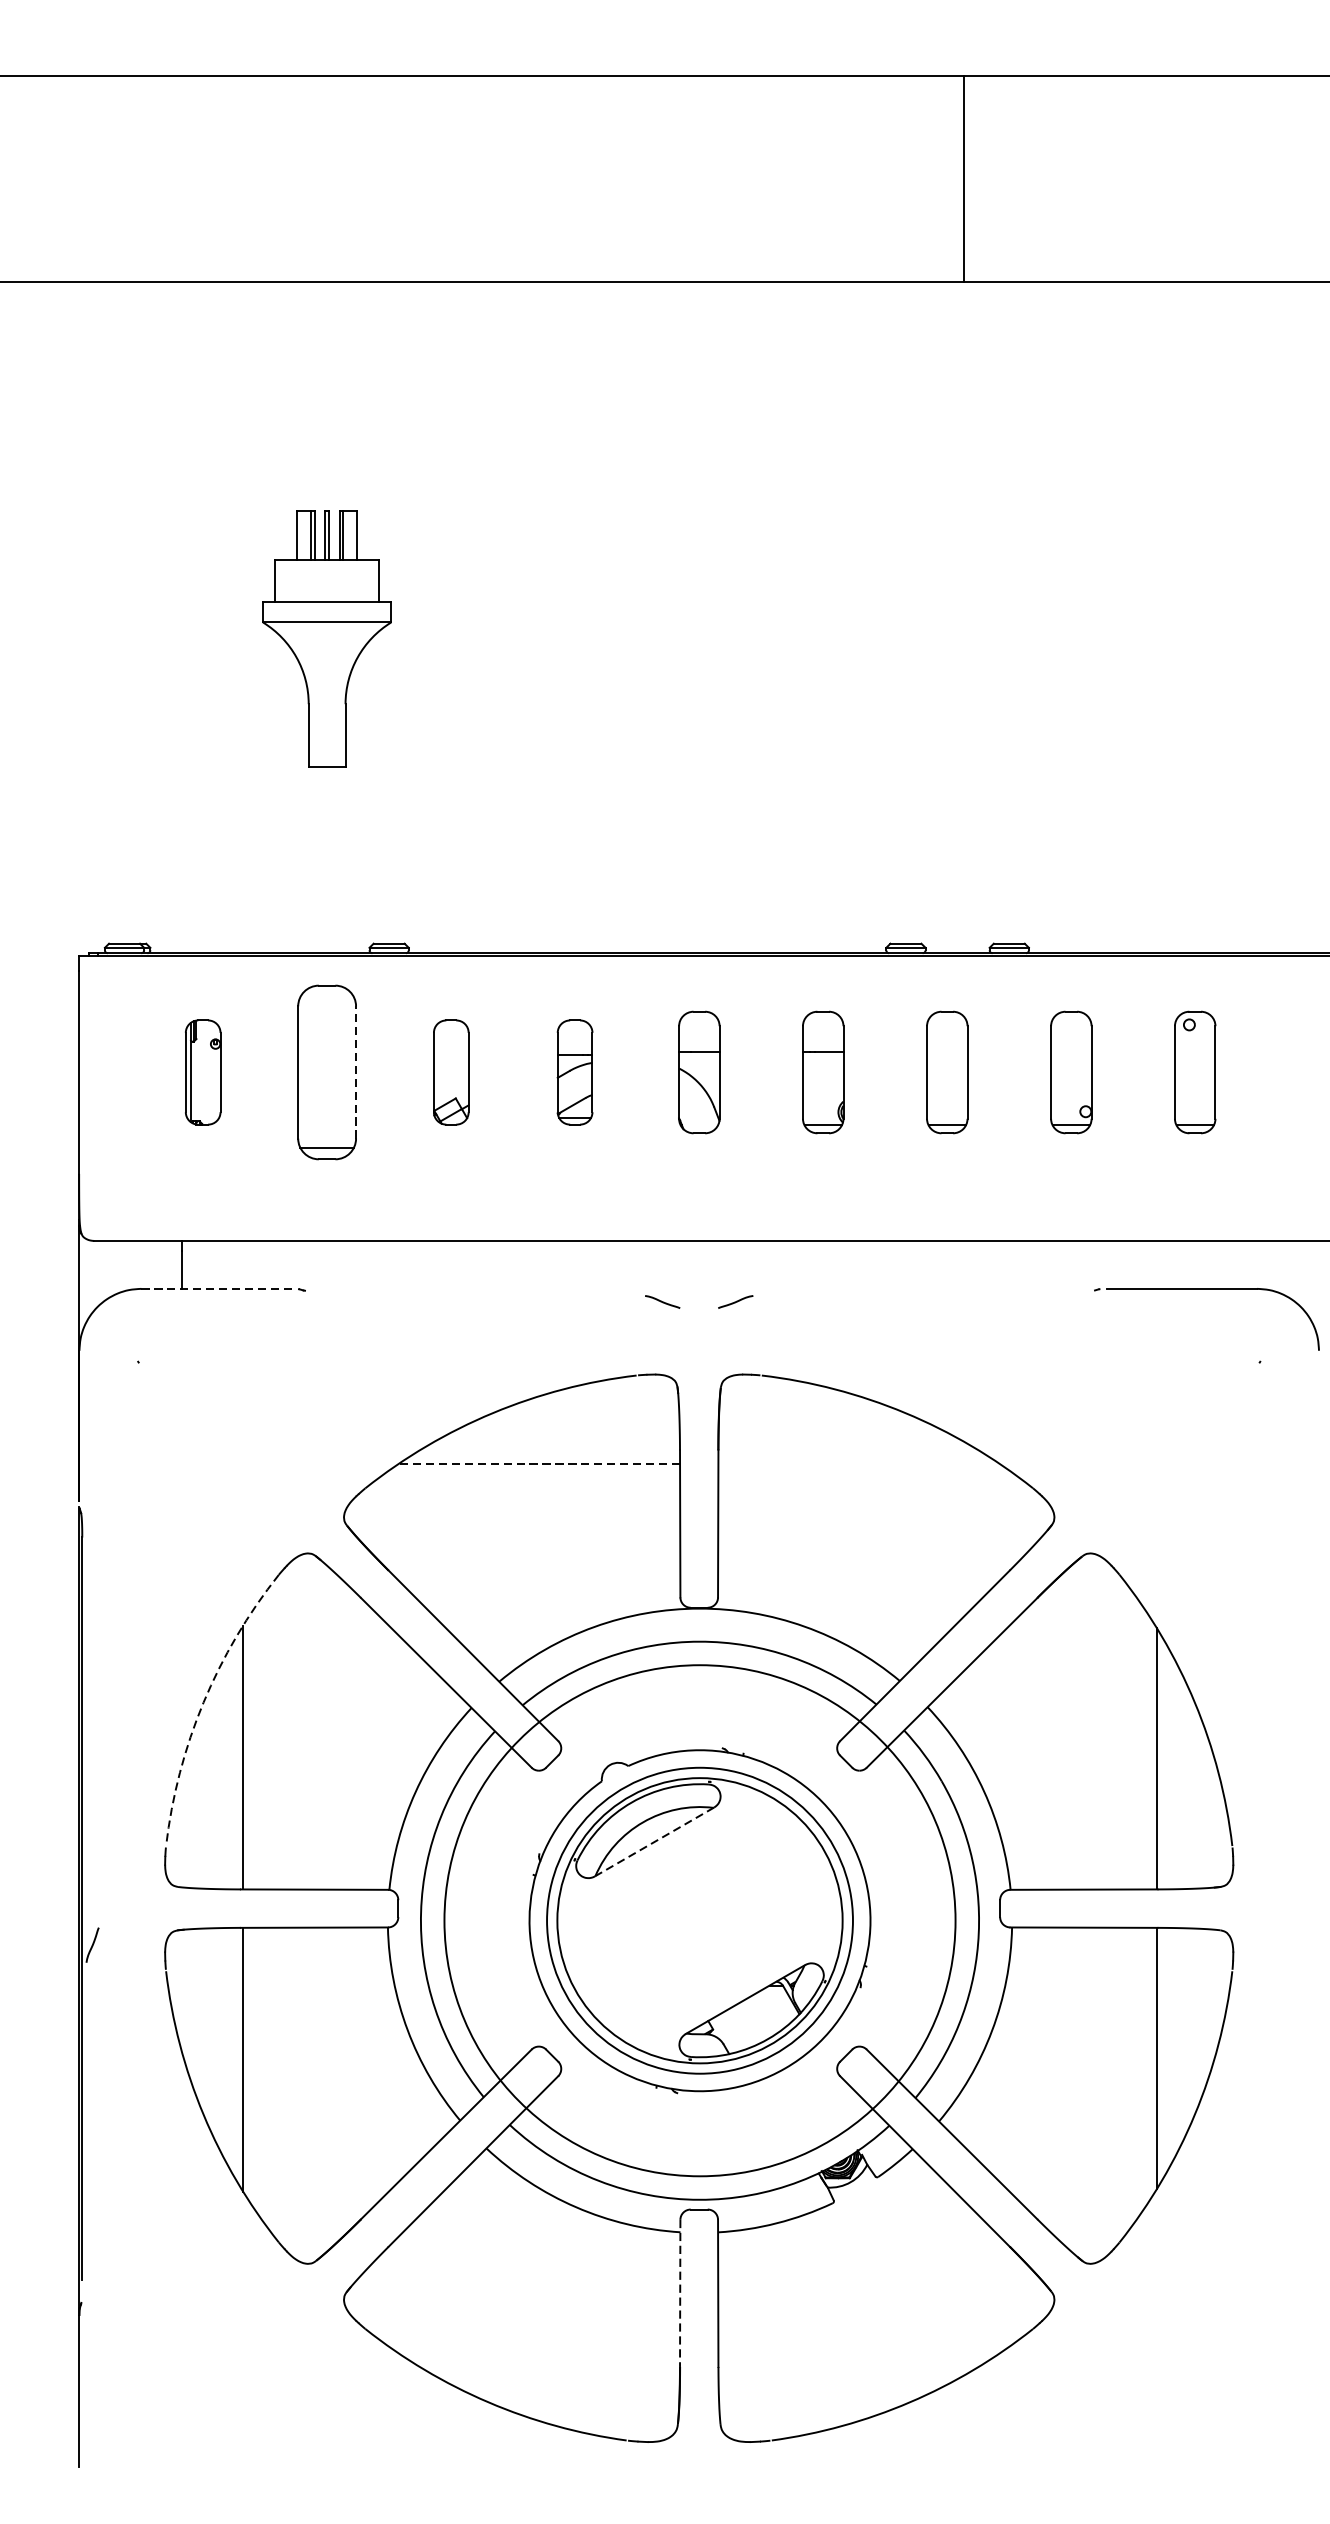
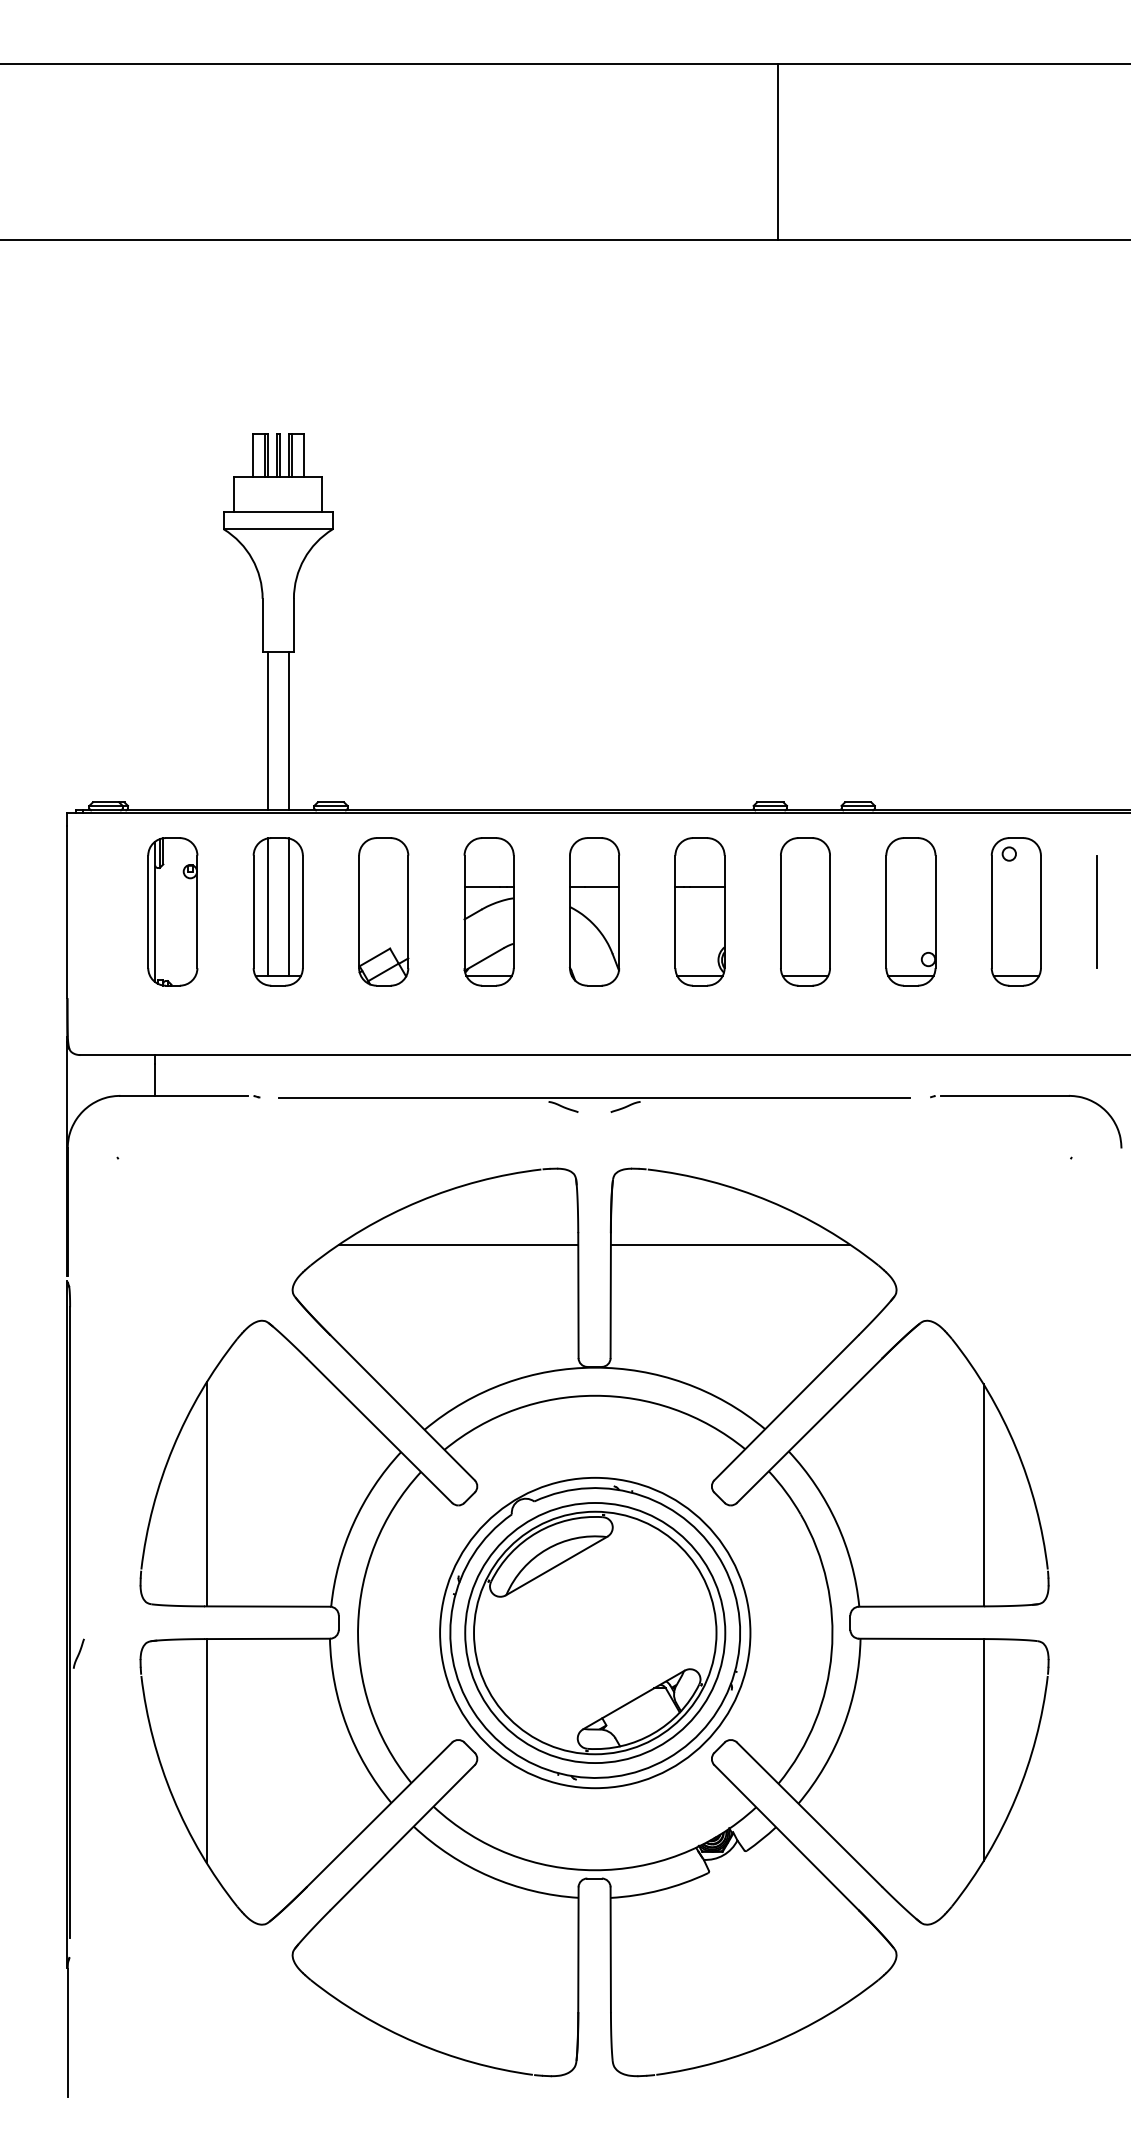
line: (964, 179) -> (778, 152), moved
line: (314, 860) -> (267, 731), added
line: (339, 860) -> (288, 731), added
line: (314, 1067) -> (267, 907), added
line: (339, 1067) -> (288, 907), added
part: (202, 1072) -> (172, 911), size x1.67
line: (355, 1072) -> (302, 911), dashed -> solid
part: (450, 1072) -> (383, 911), size x1.67
part: (574, 1072) -> (488, 911), size x1.67
part: (699, 1072) -> (594, 911), size x1.43
part: (822, 1072) -> (699, 911), size x1.43
part: (947, 1072) -> (805, 911), size x1.43
part: (1070, 1072) -> (910, 911), size x1.43
part: (1194, 1072) -> (1015, 911), size x1.43
line: (1290, 1072) -> (1097, 911), added
line: (216, 1288) -> (184, 1095), dashed -> solid
line: (699, 1291) -> (594, 1098), added
line: (539, 1463) -> (458, 1244), dashed -> solid
line: (859, 1463) -> (730, 1244), added
arc: (203, 1702) -> (173, 1447), dashed -> solid
line: (655, 1841) -> (557, 1565), dashed -> solid
circle: (700, 1920) -> (595, 1632), size x0.71
line: (680, 2293) -> (578, 1949), dashed -> solid

